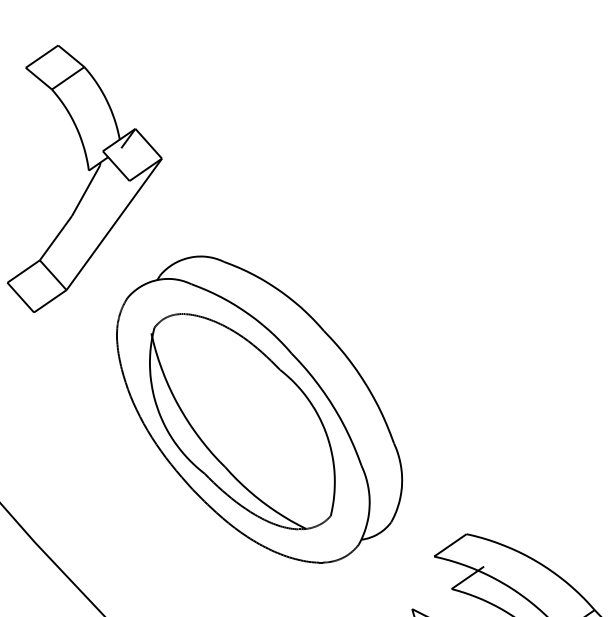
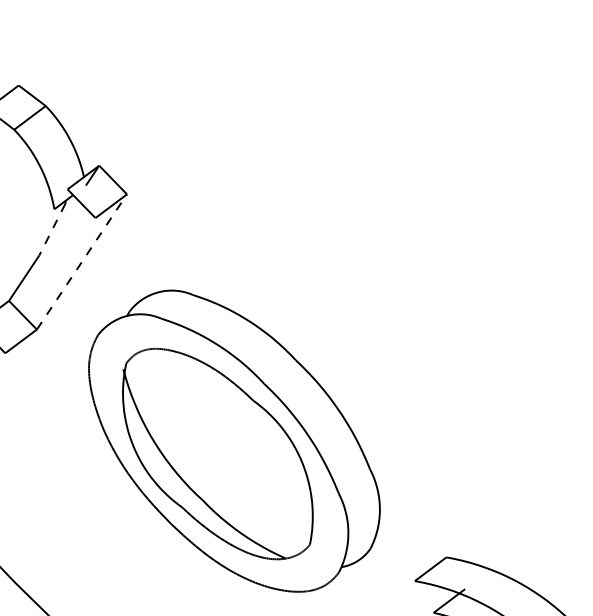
line: (85, 190) -> (51, 229), solid -> dashed
line: (114, 223) -> (82, 261), solid -> dashed

